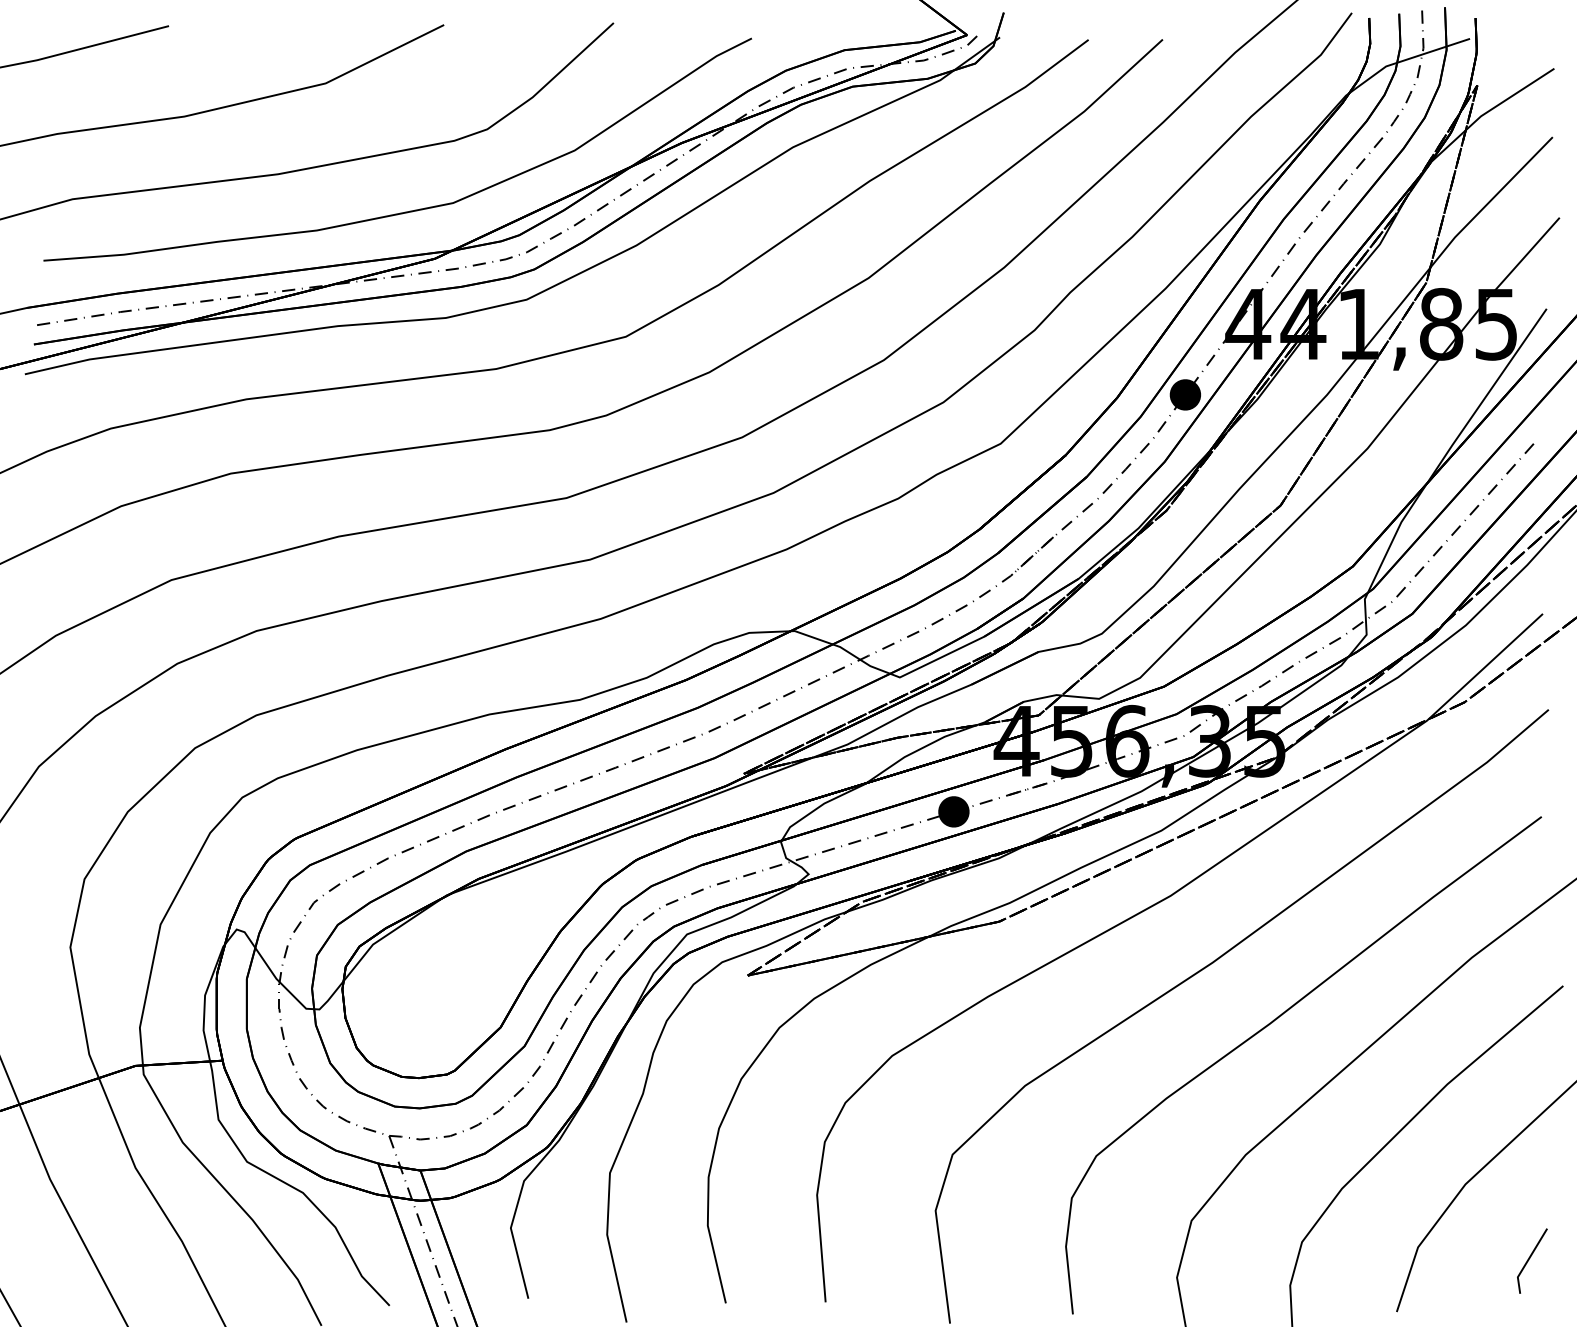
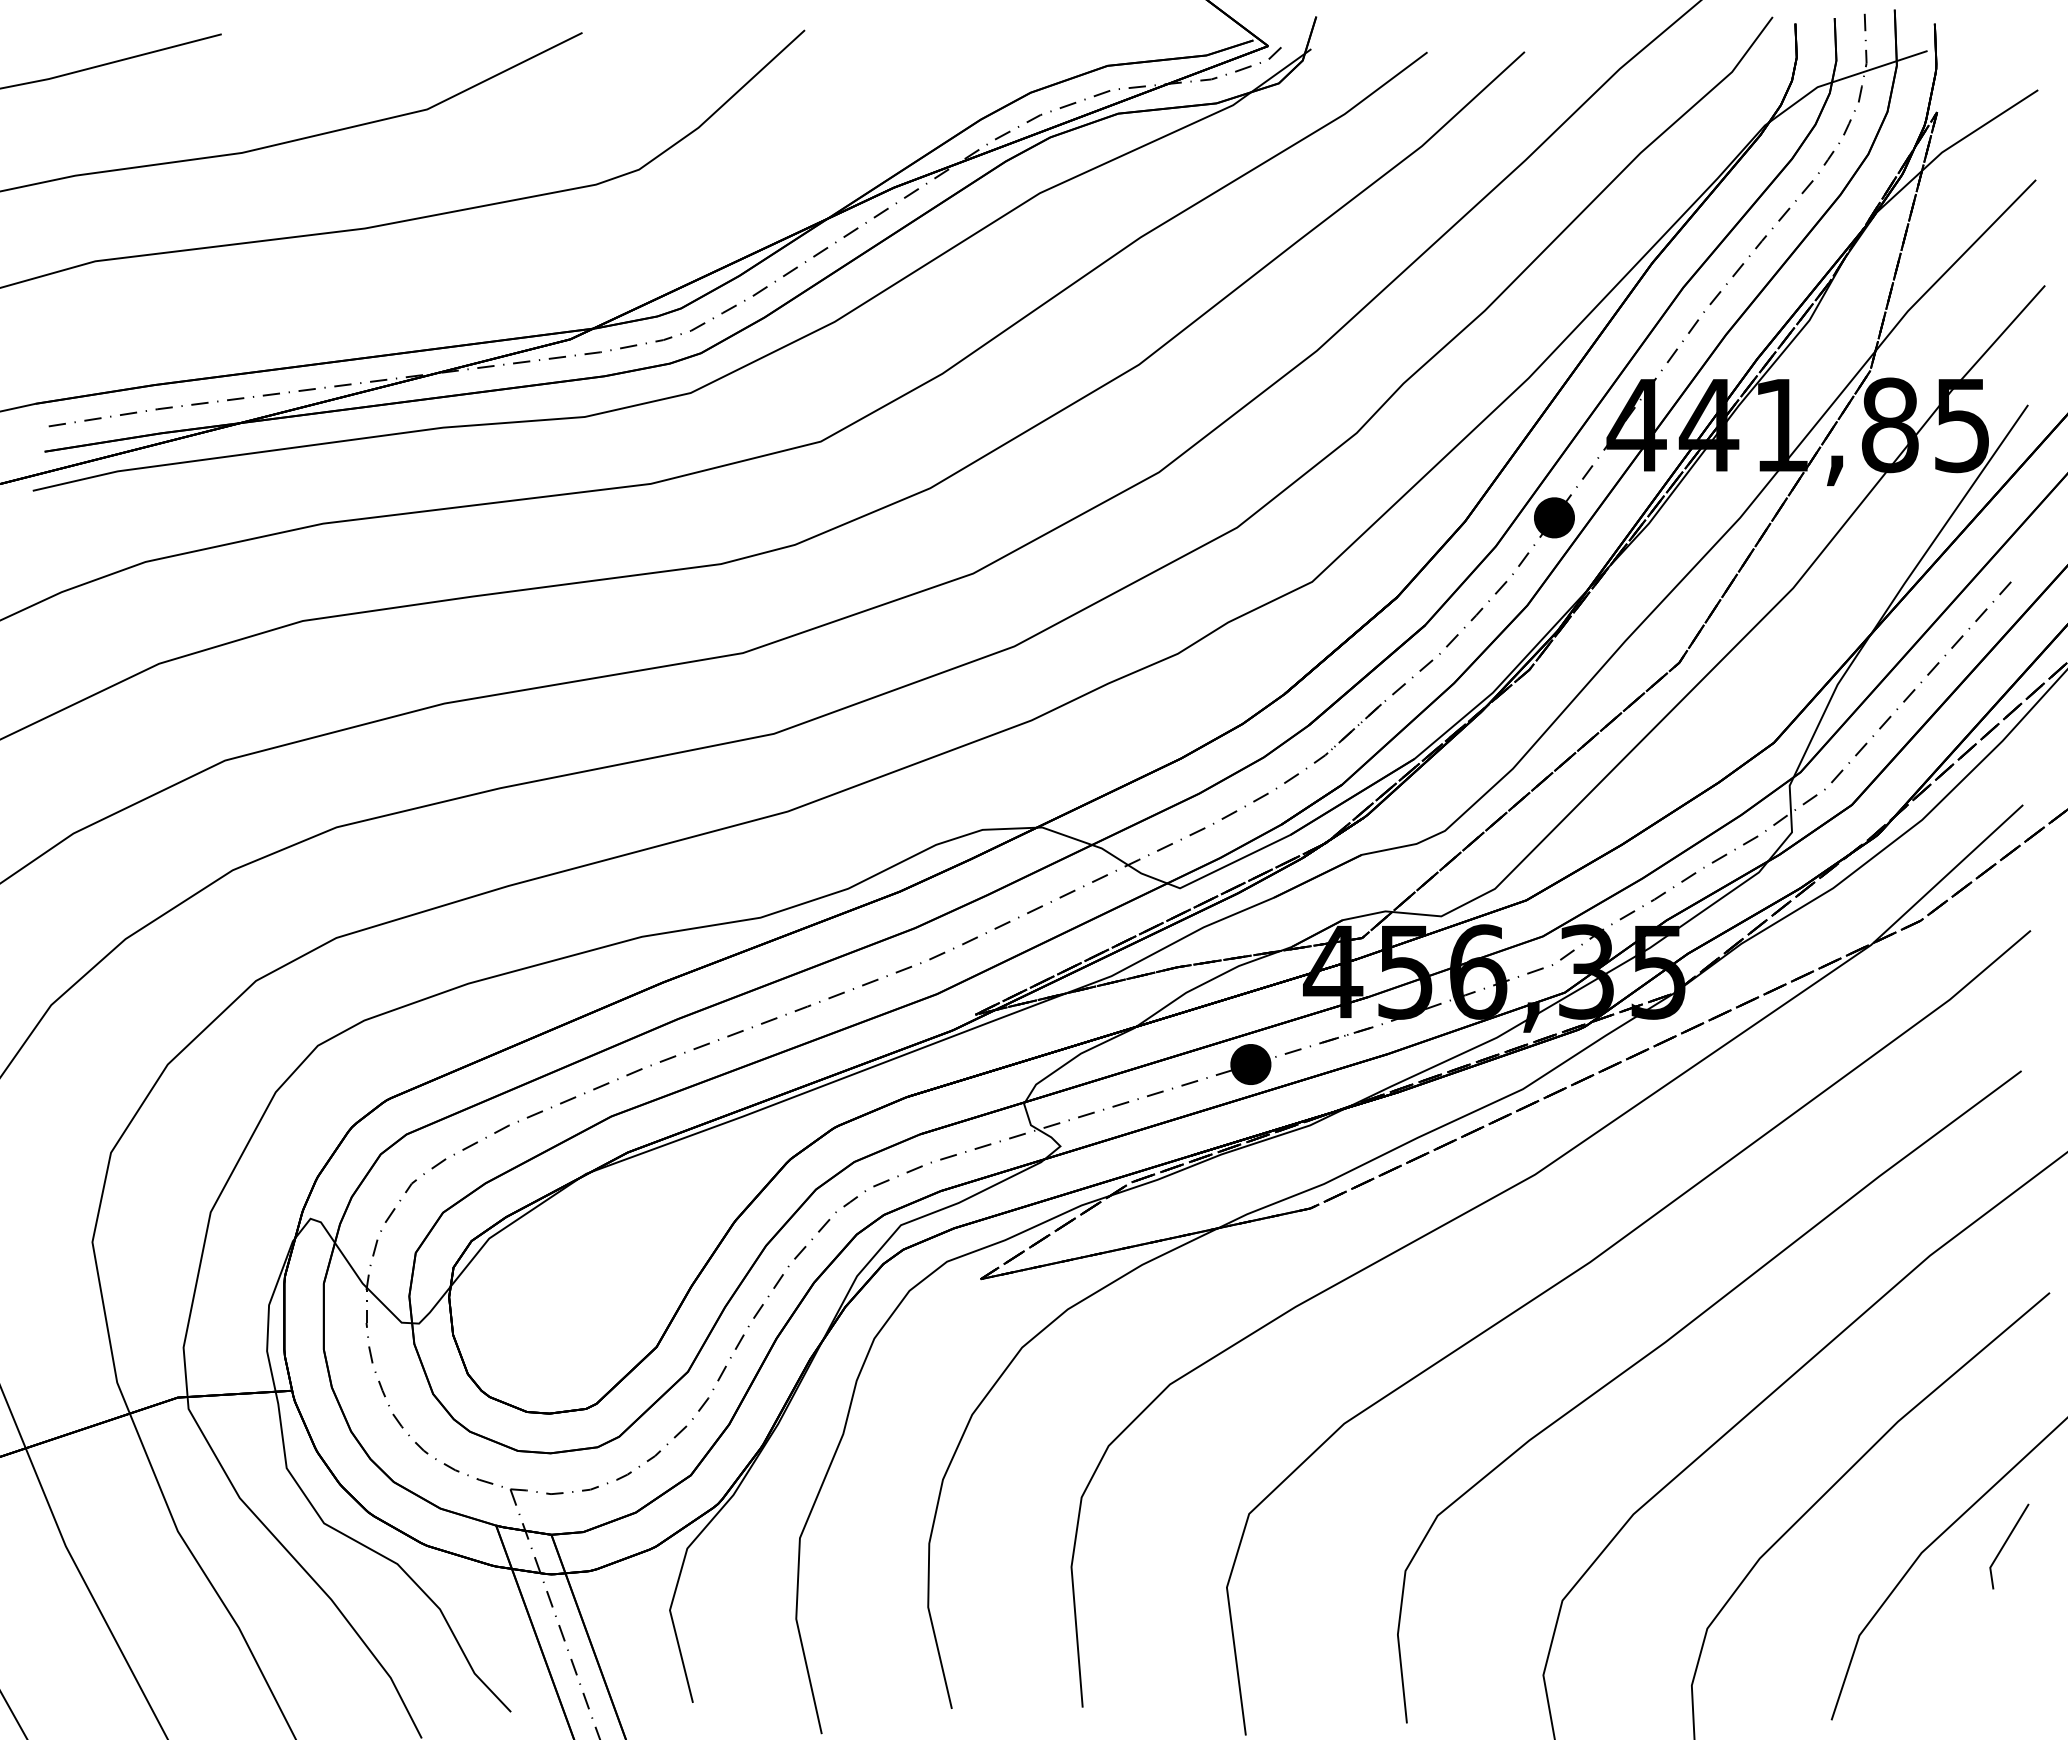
curve: (409, 210) -> (537, 276), removed
line: (1529, 1259) -> (2005, 1544), moved

